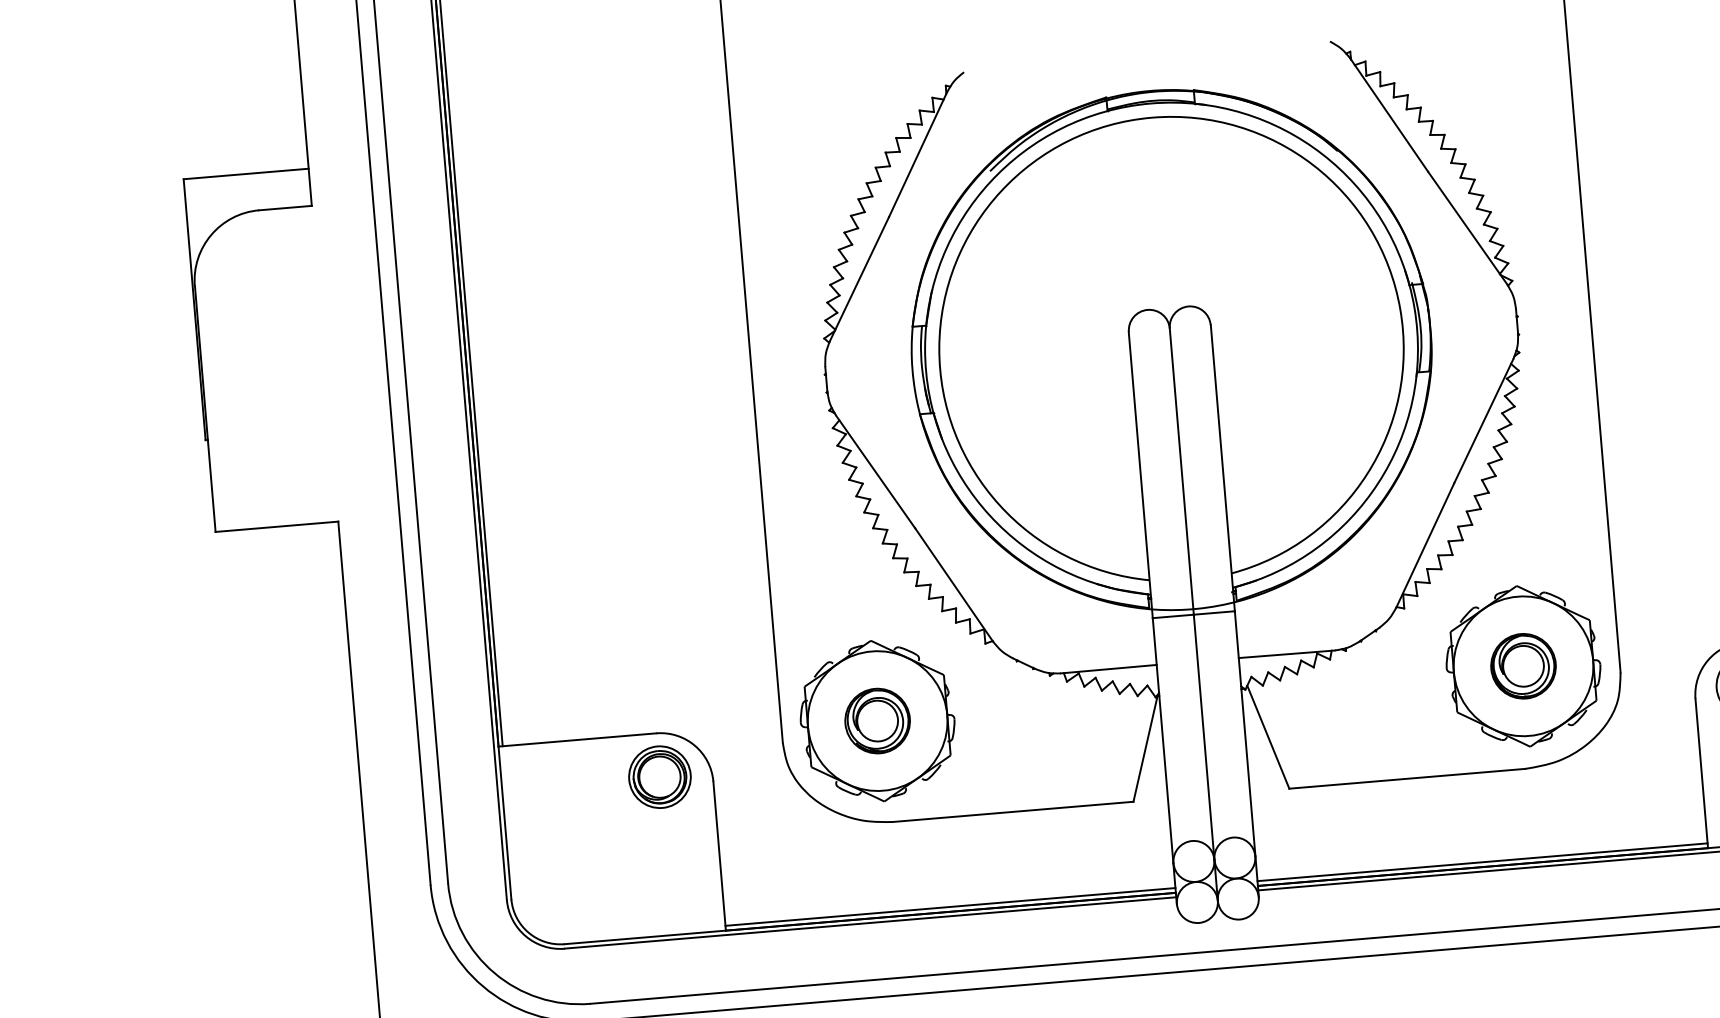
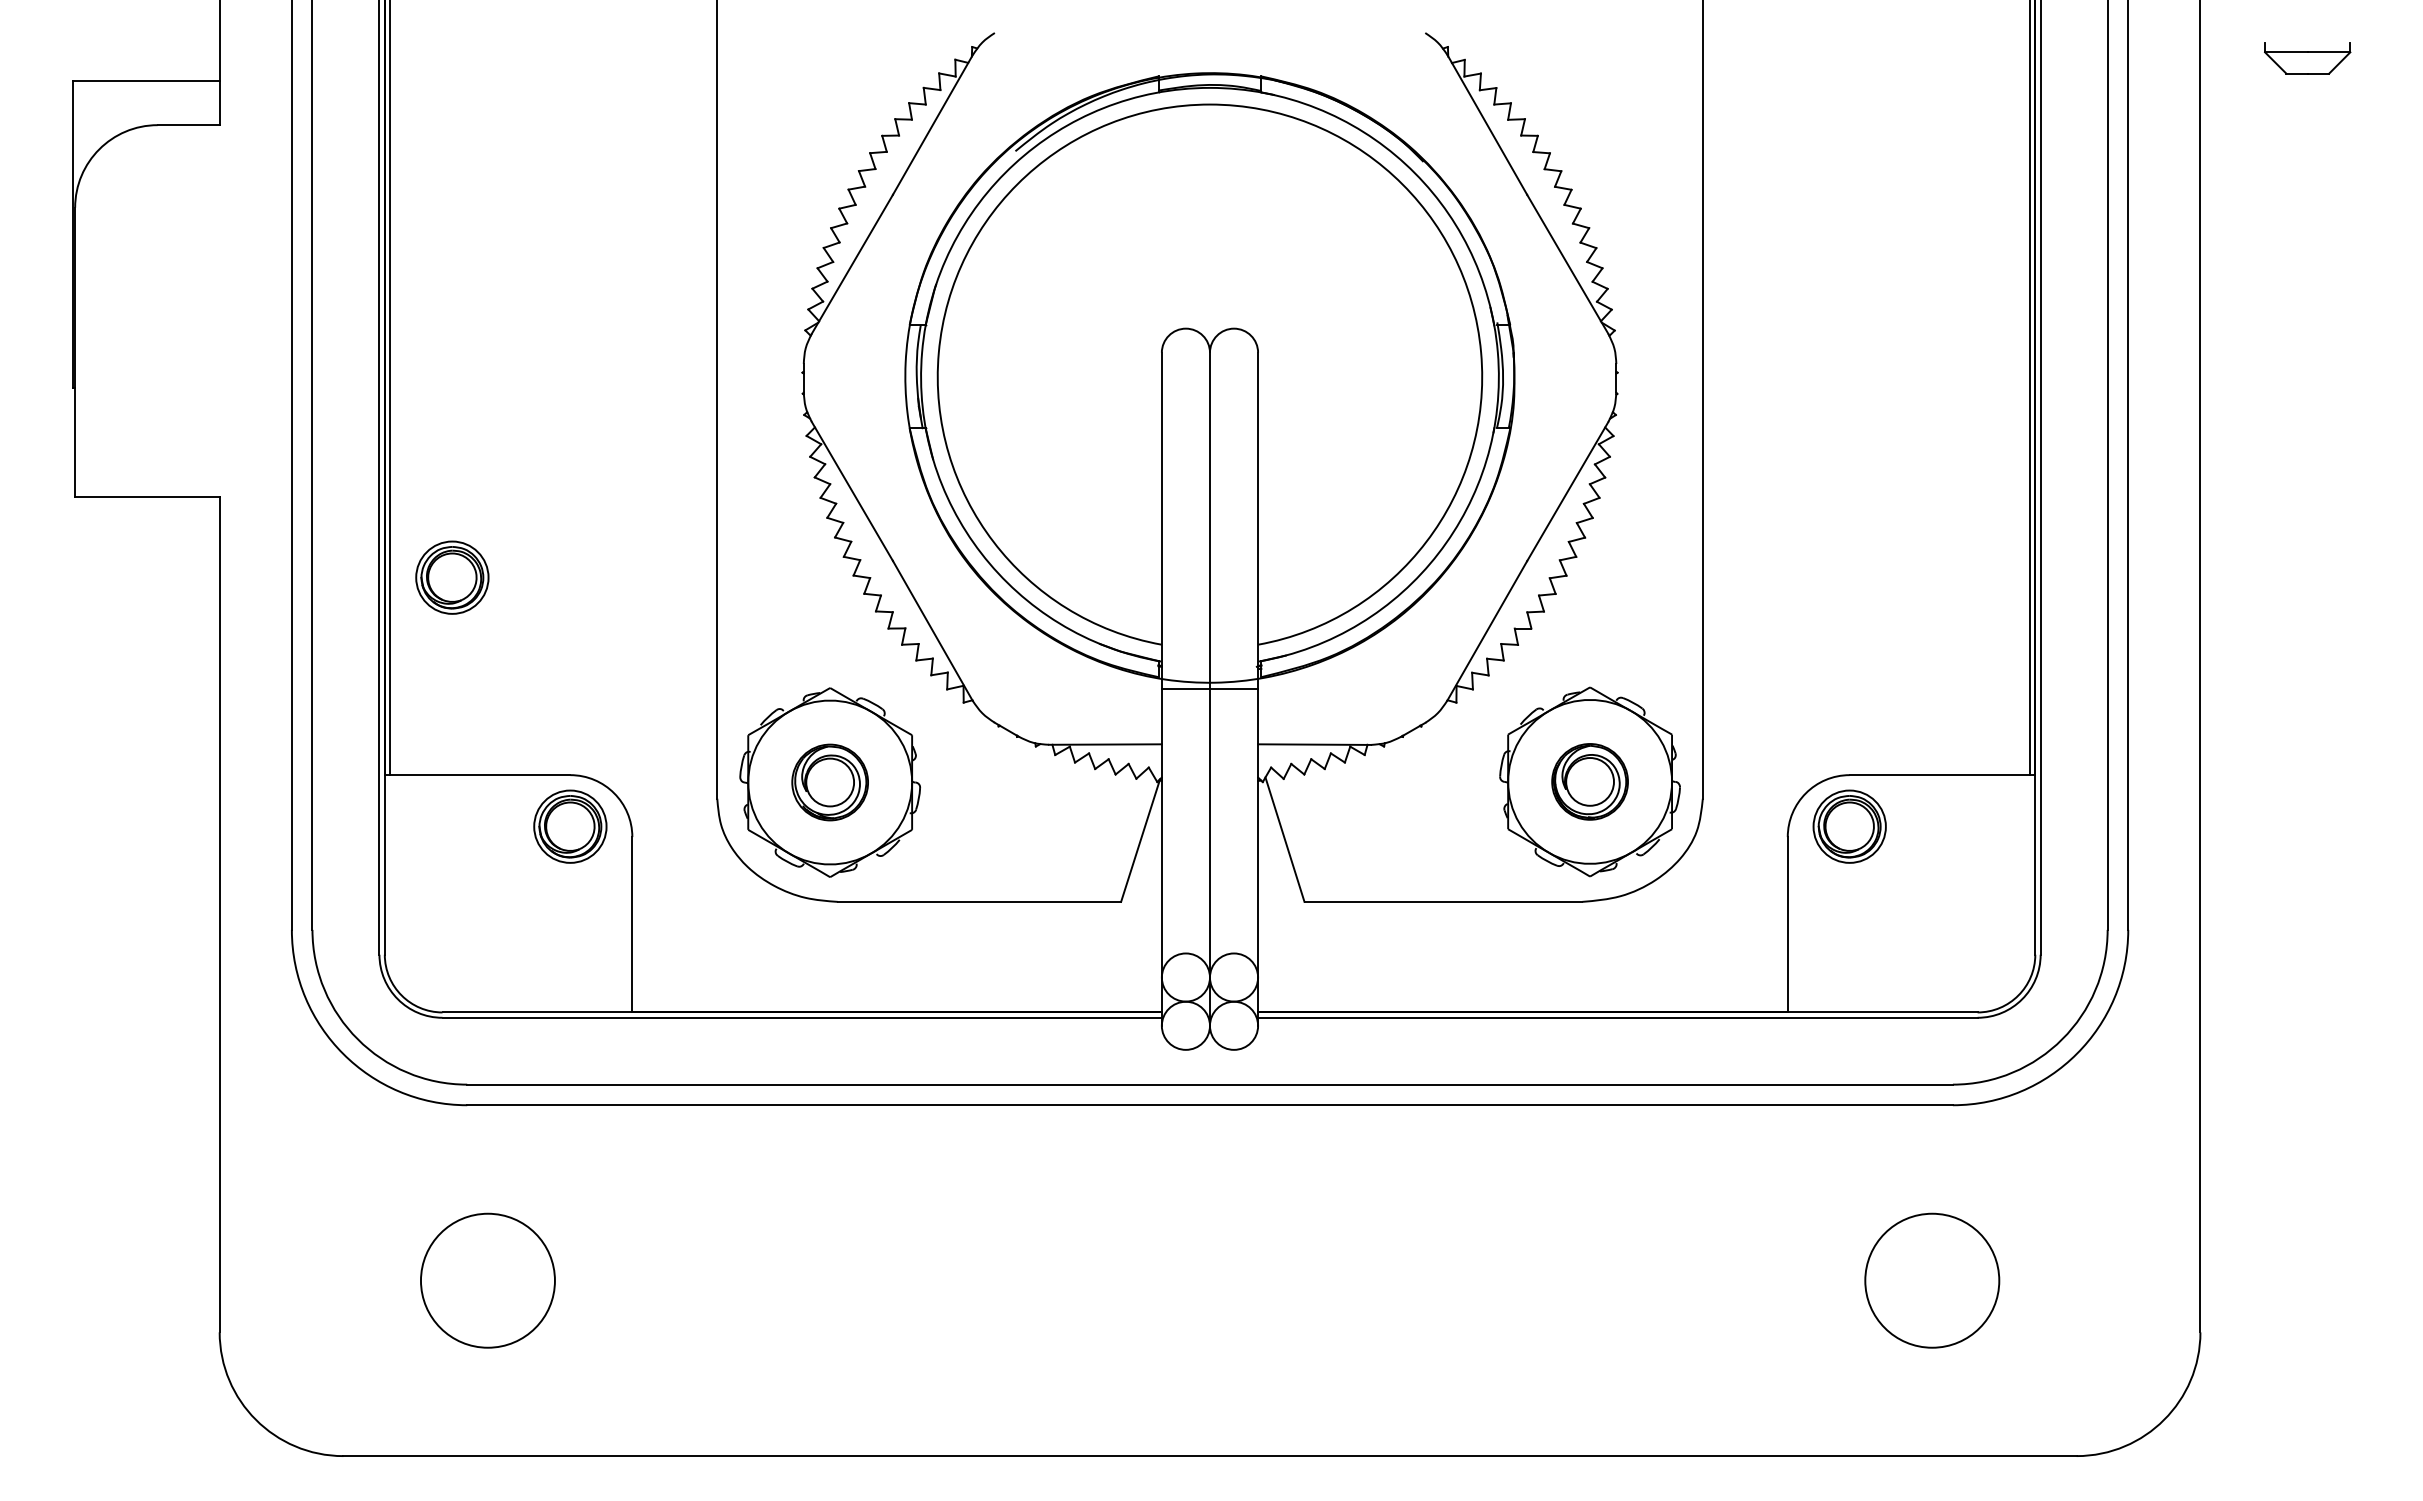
part: (541, 573) -> (452, 577), added
line: (1482, 862) -> (1522, 1006), removed
line: (950, 906) -> (896, 1006), removed

